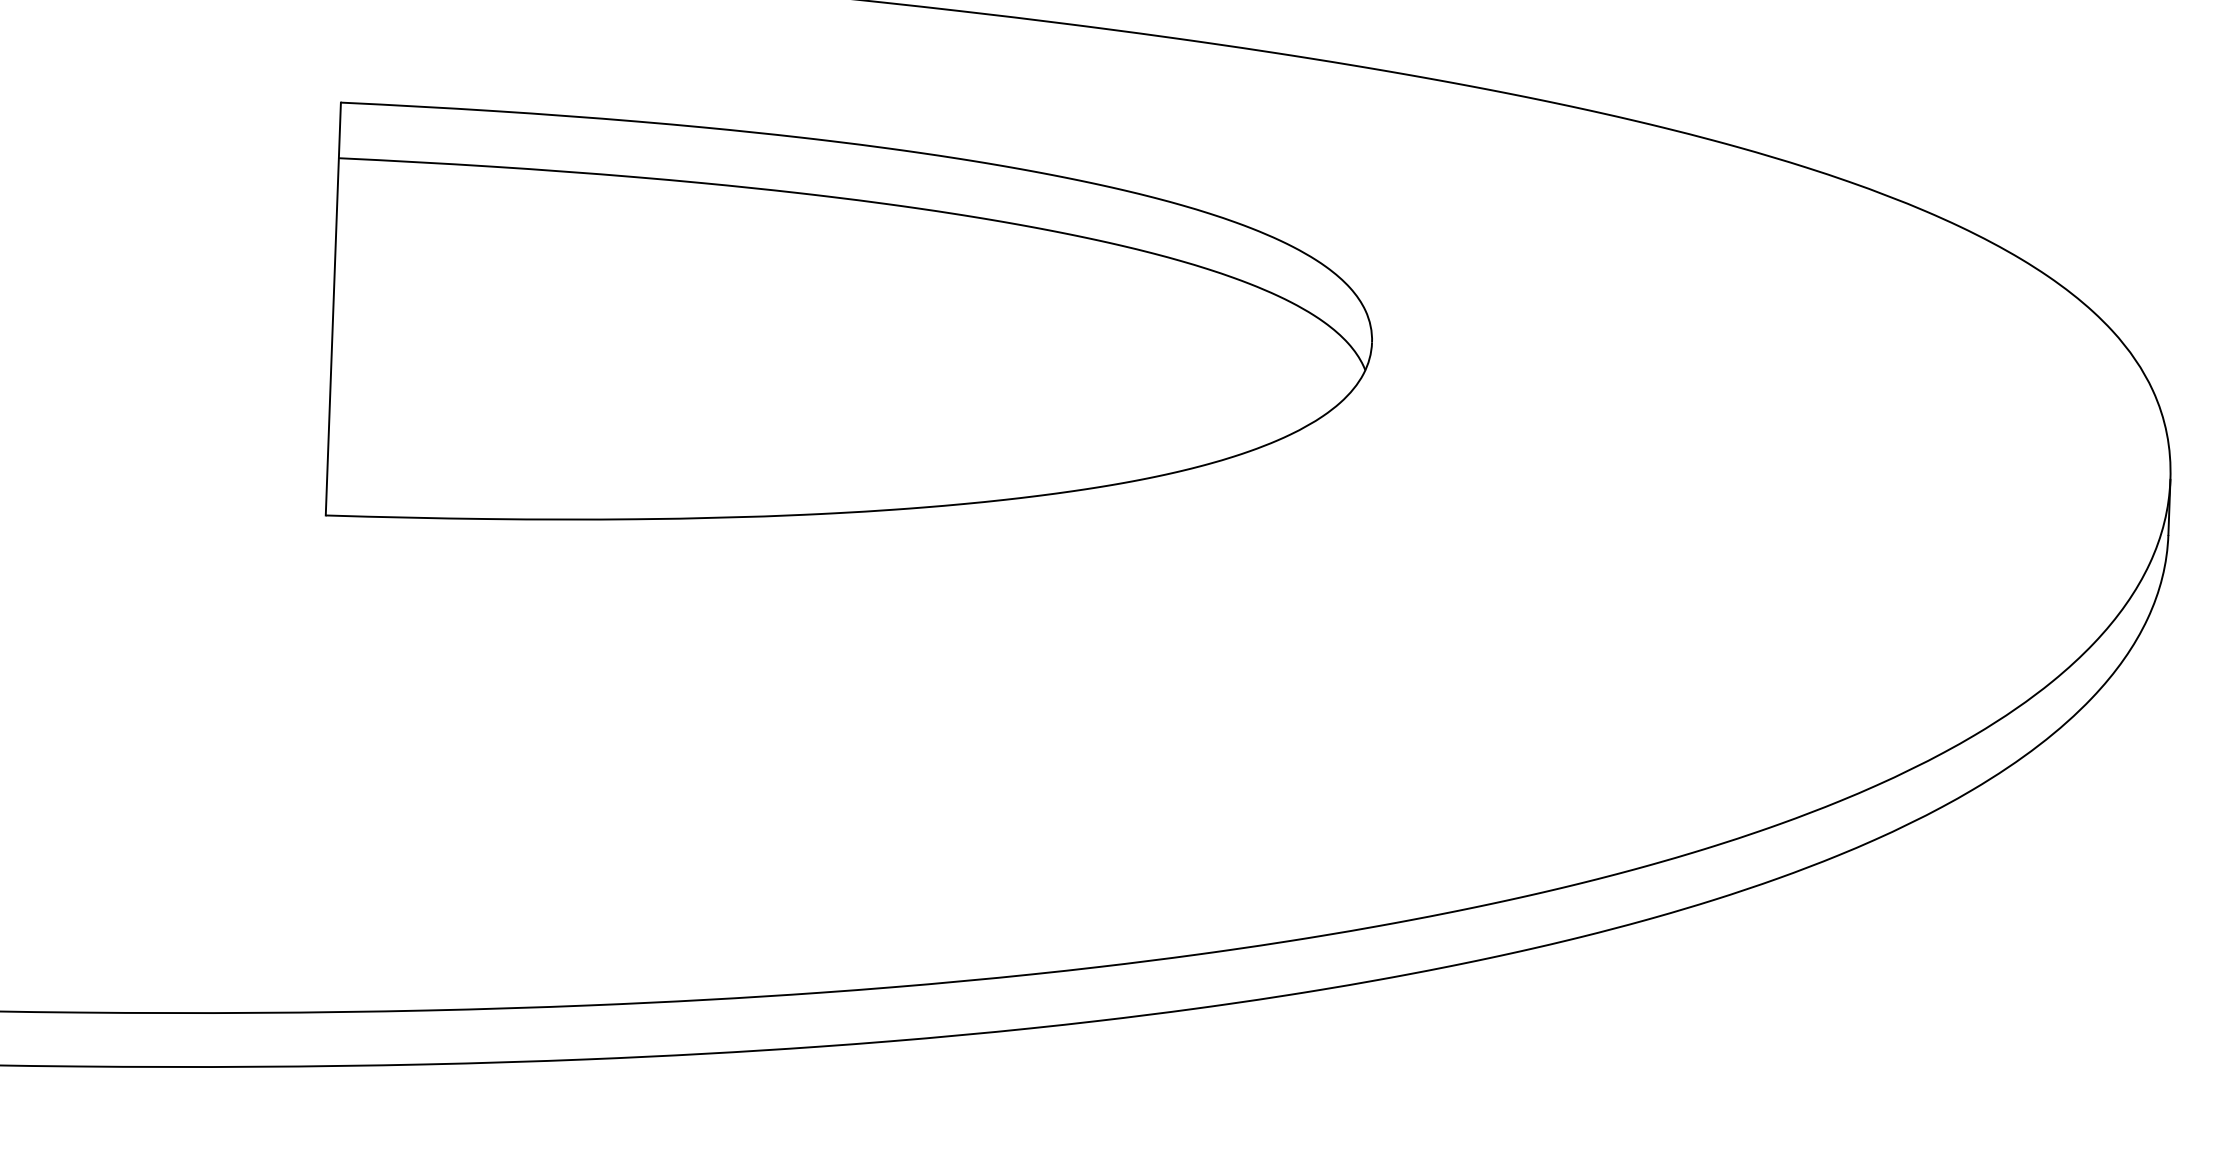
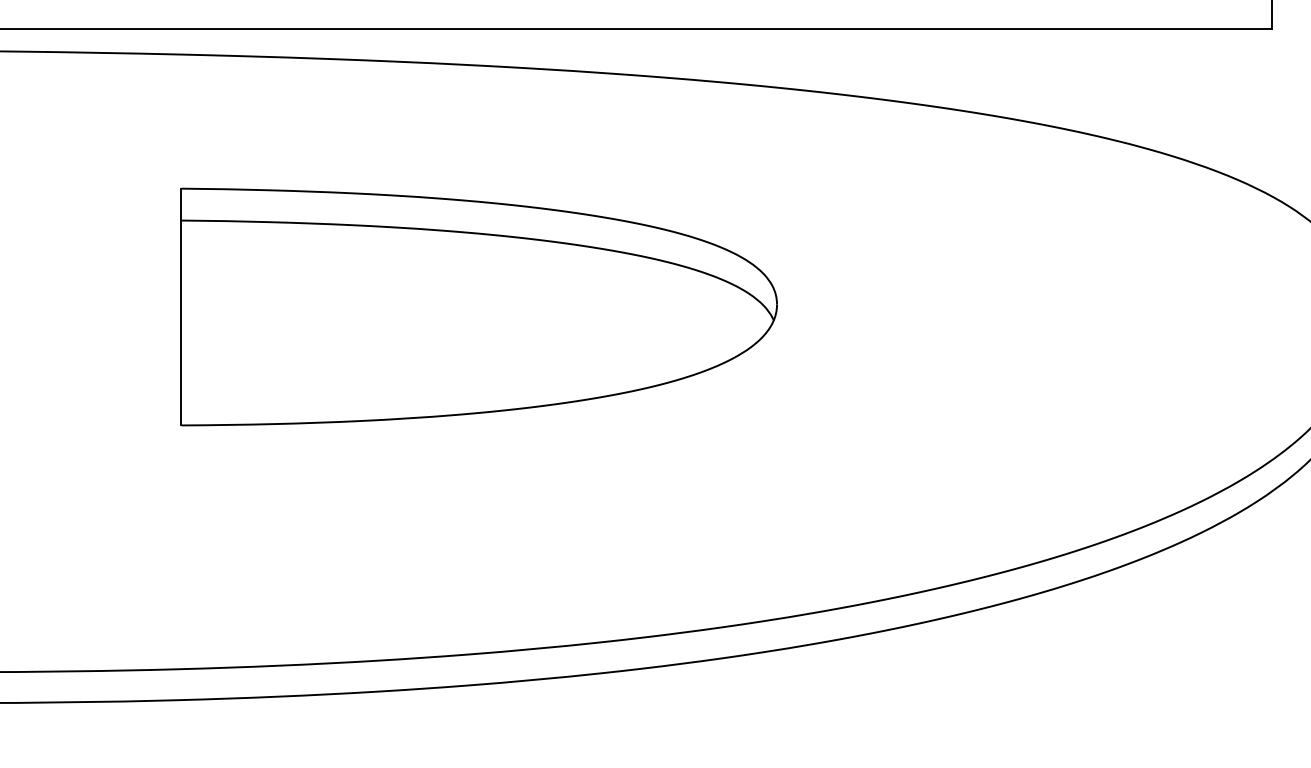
part: (851, 327) -> (478, 306), moved

